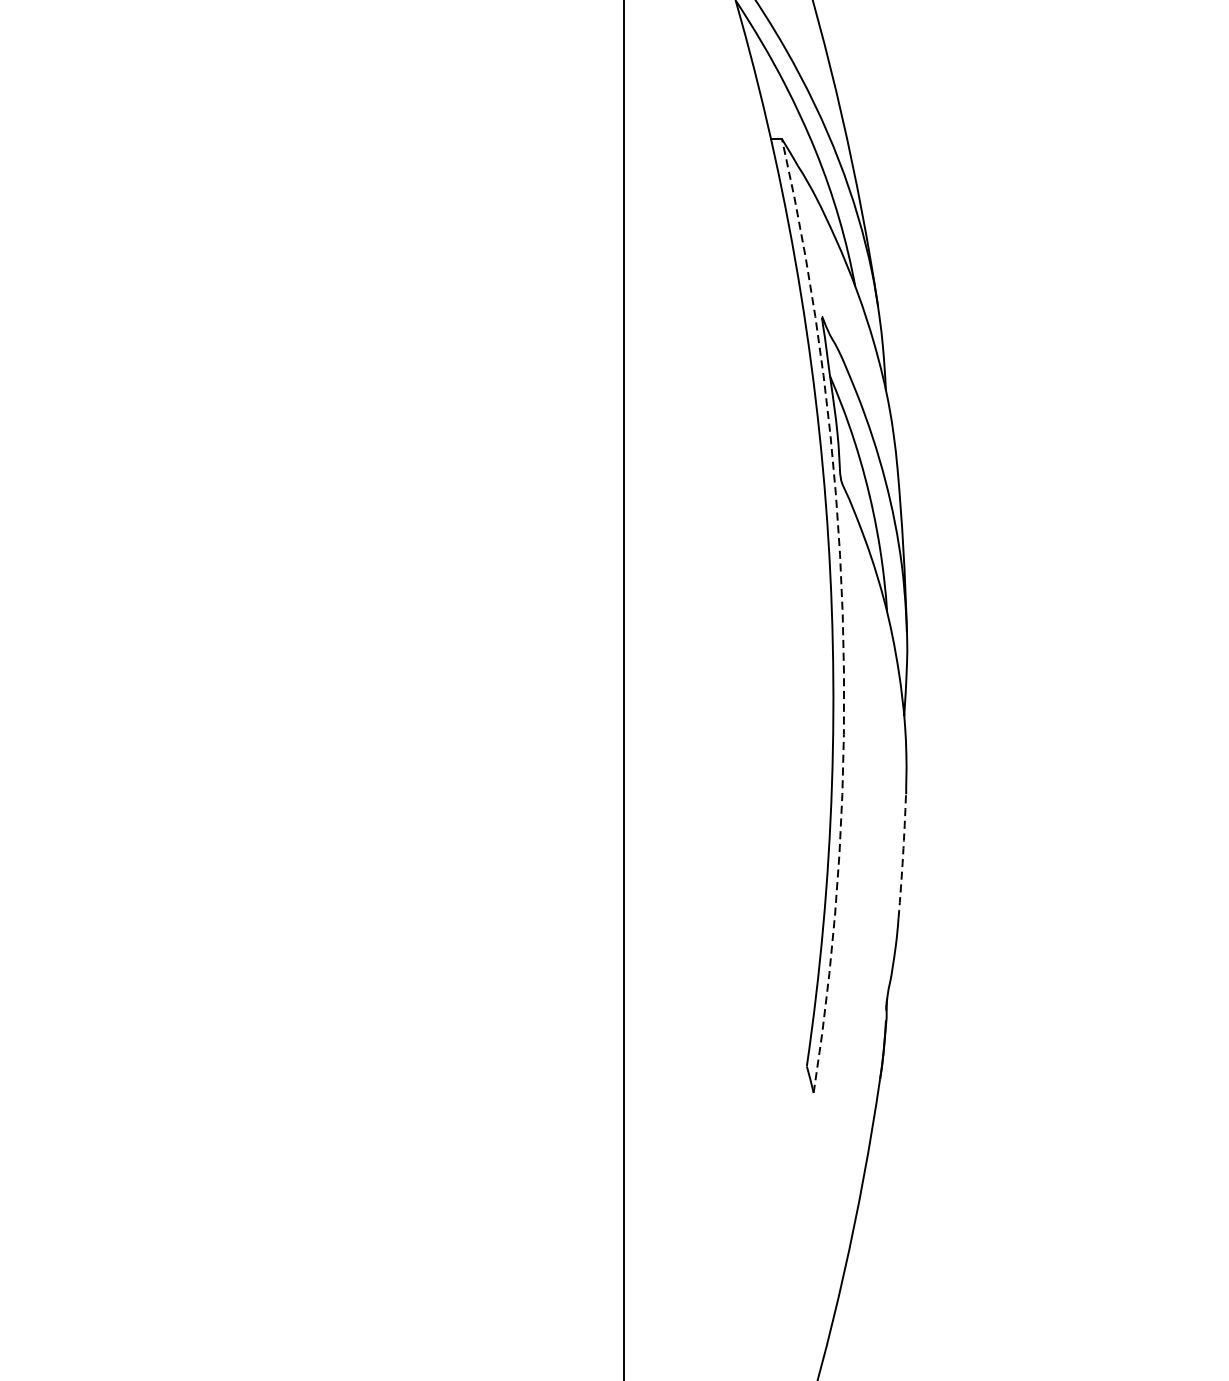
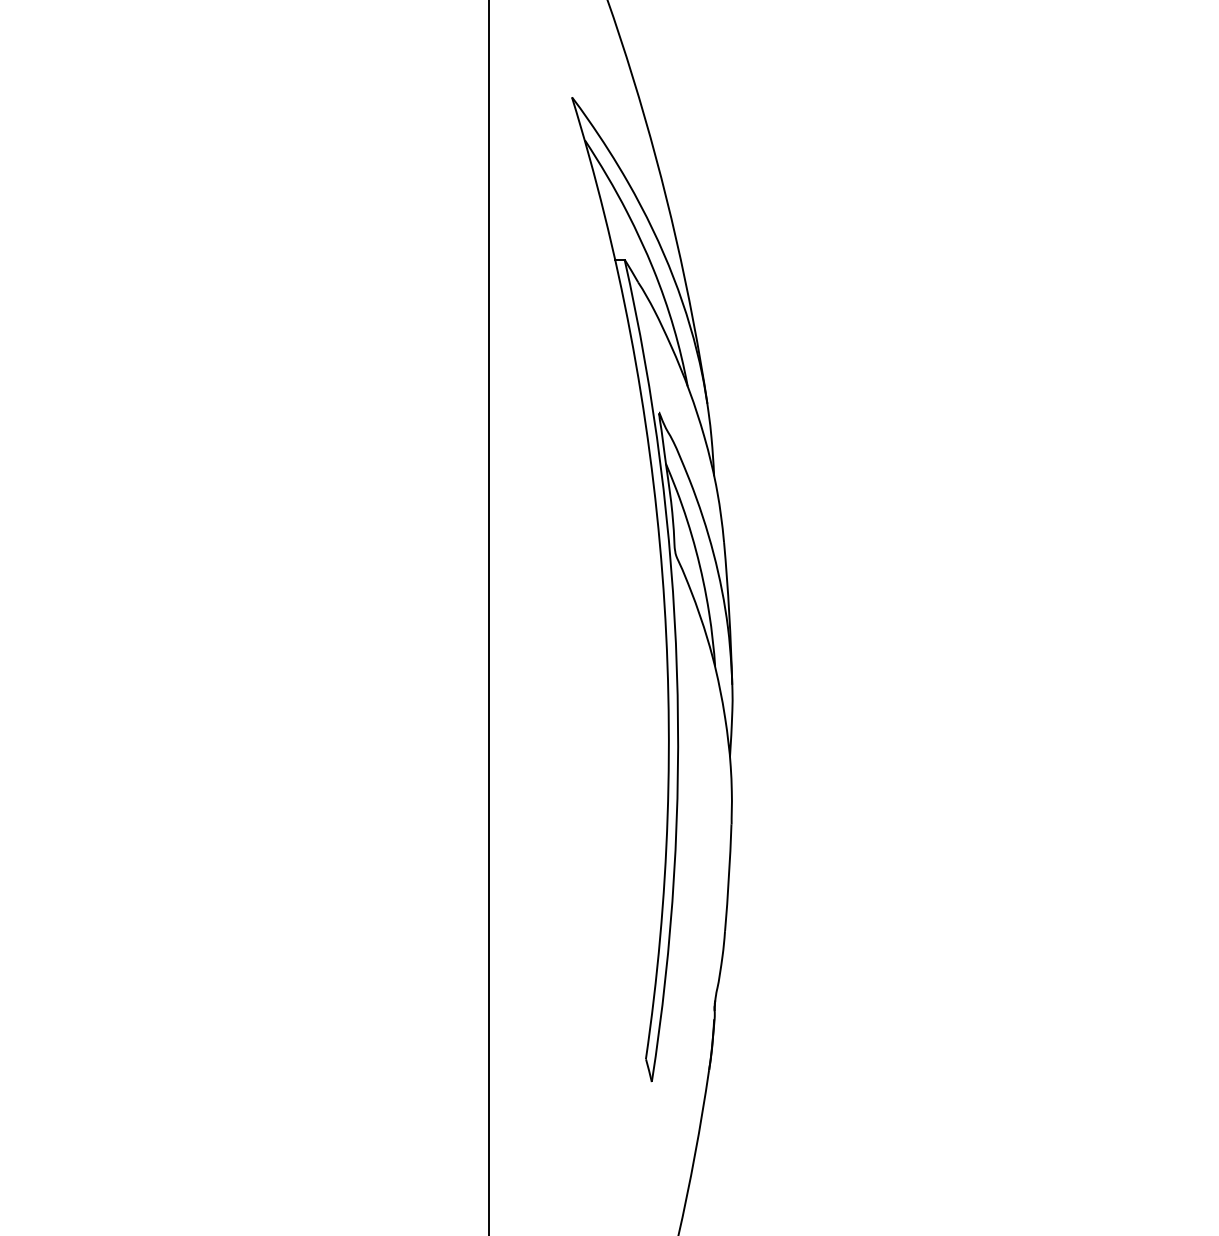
arc: (842, 614) -> (676, 669), dashed -> solid
arc: (902, 855) -> (728, 877), dashed -> solid

